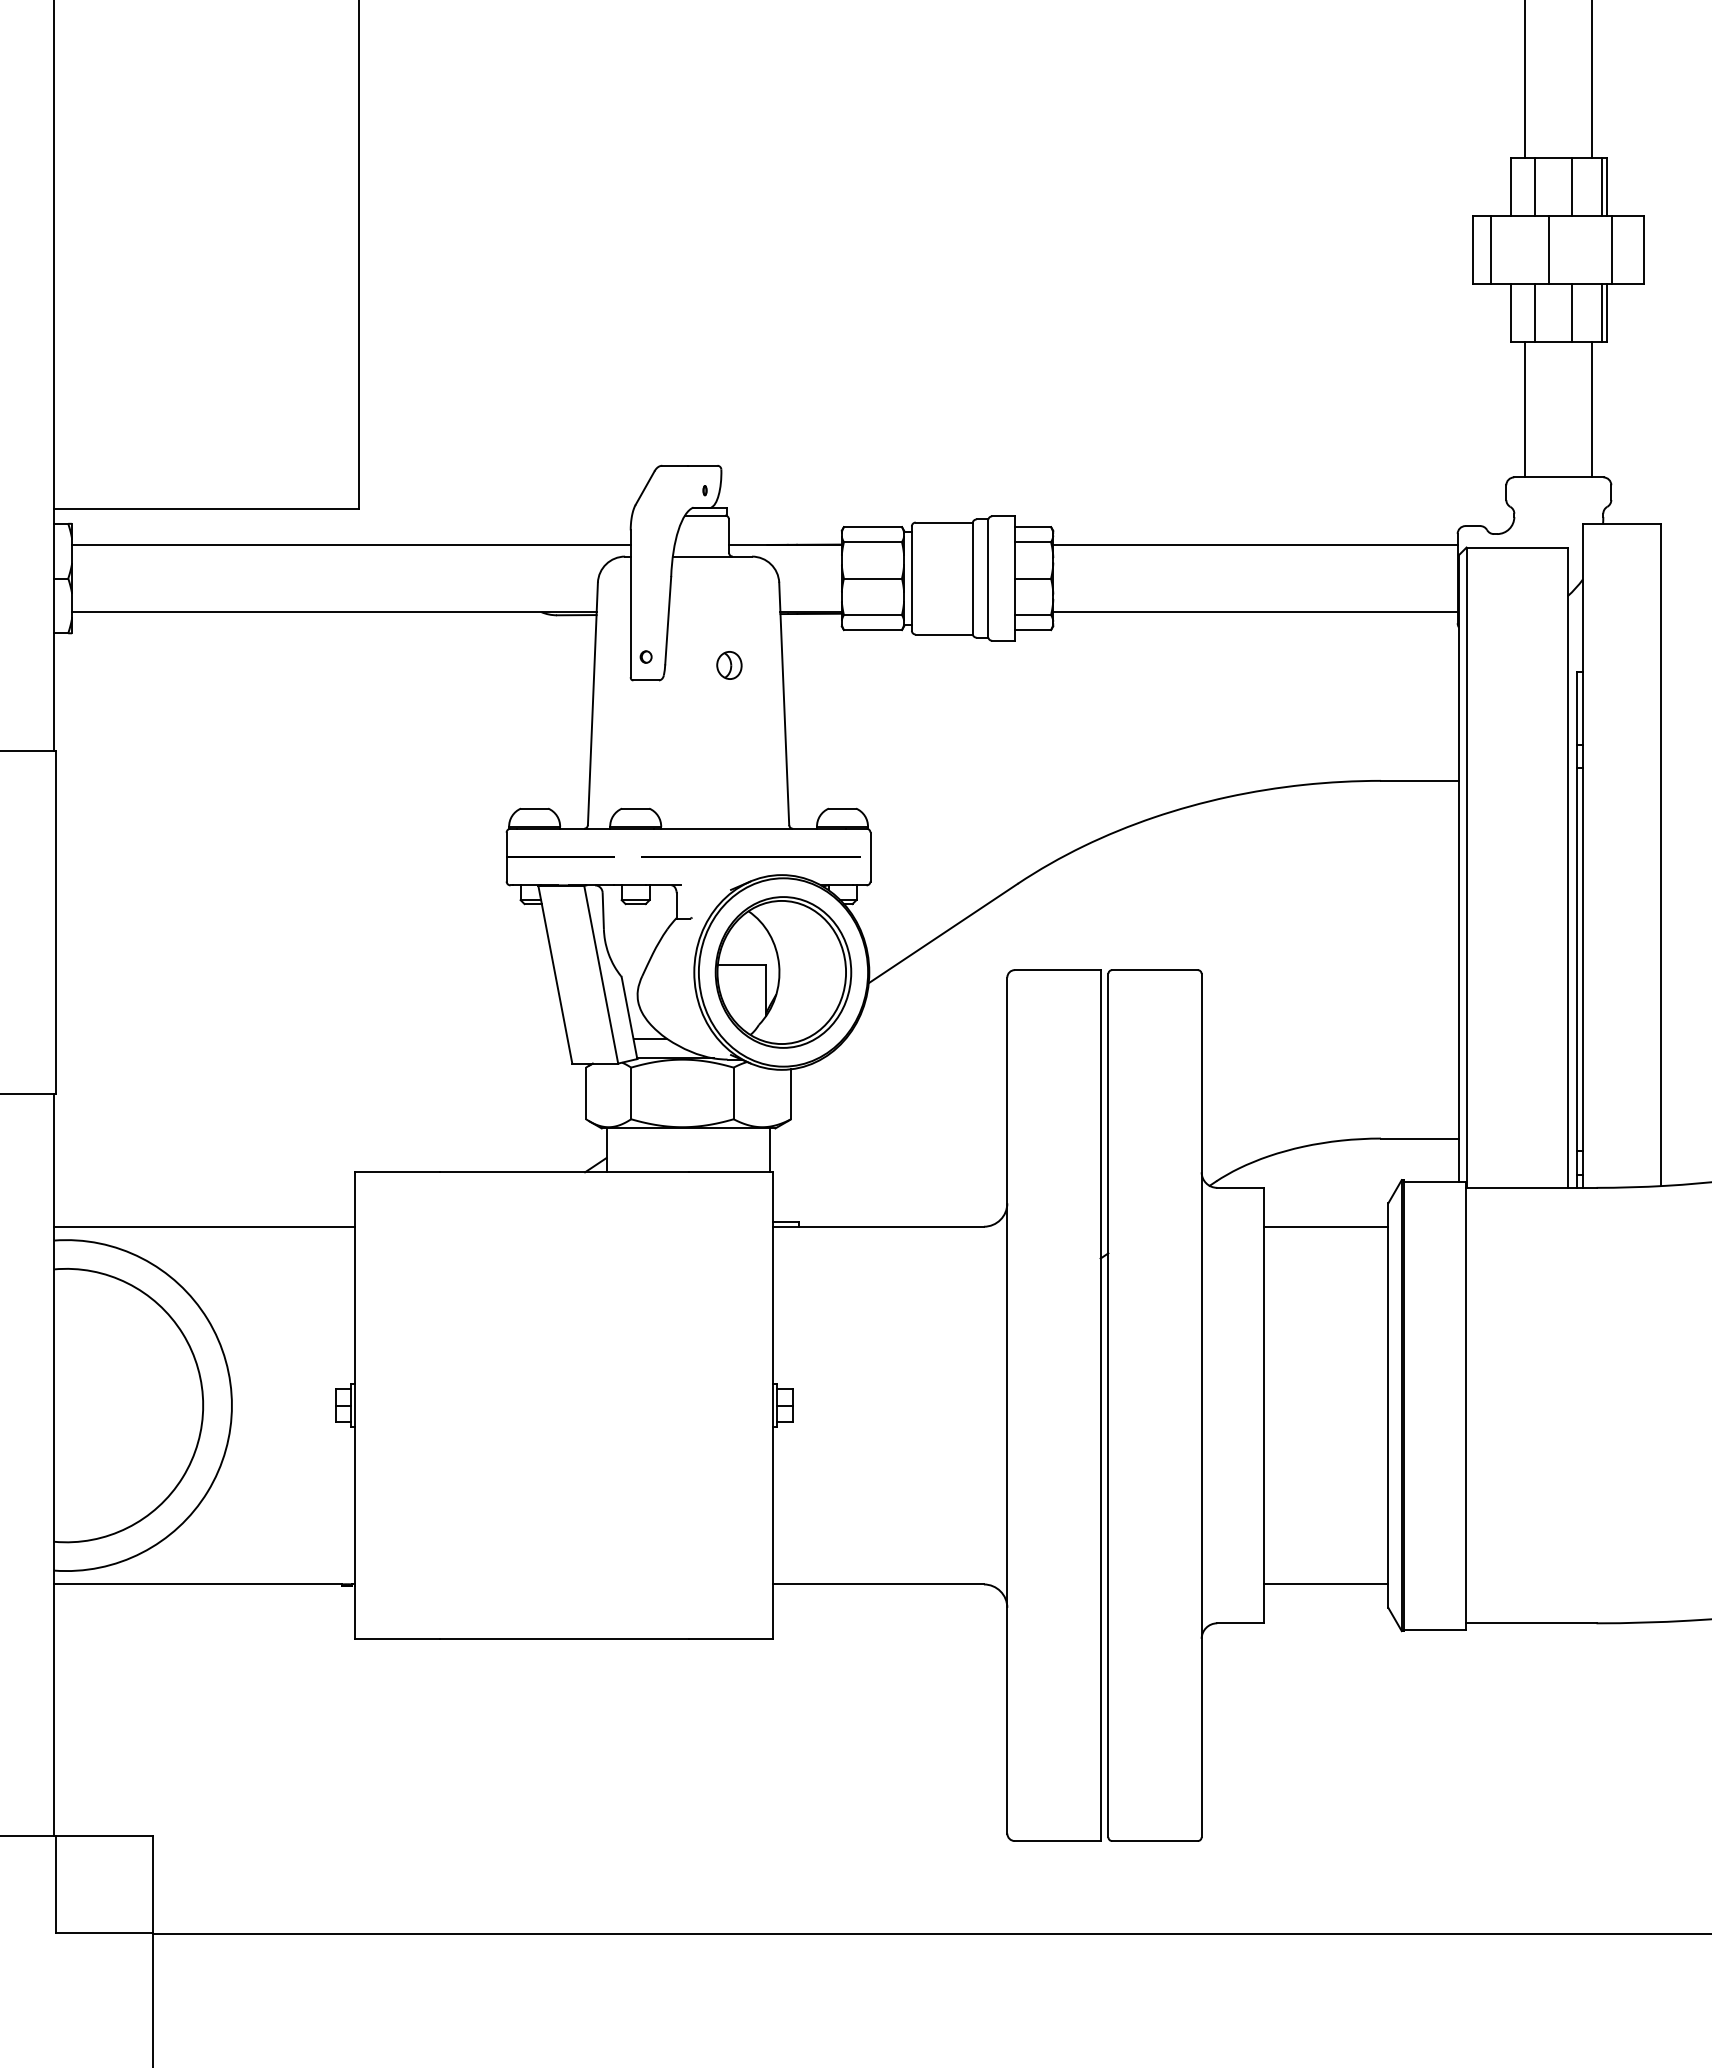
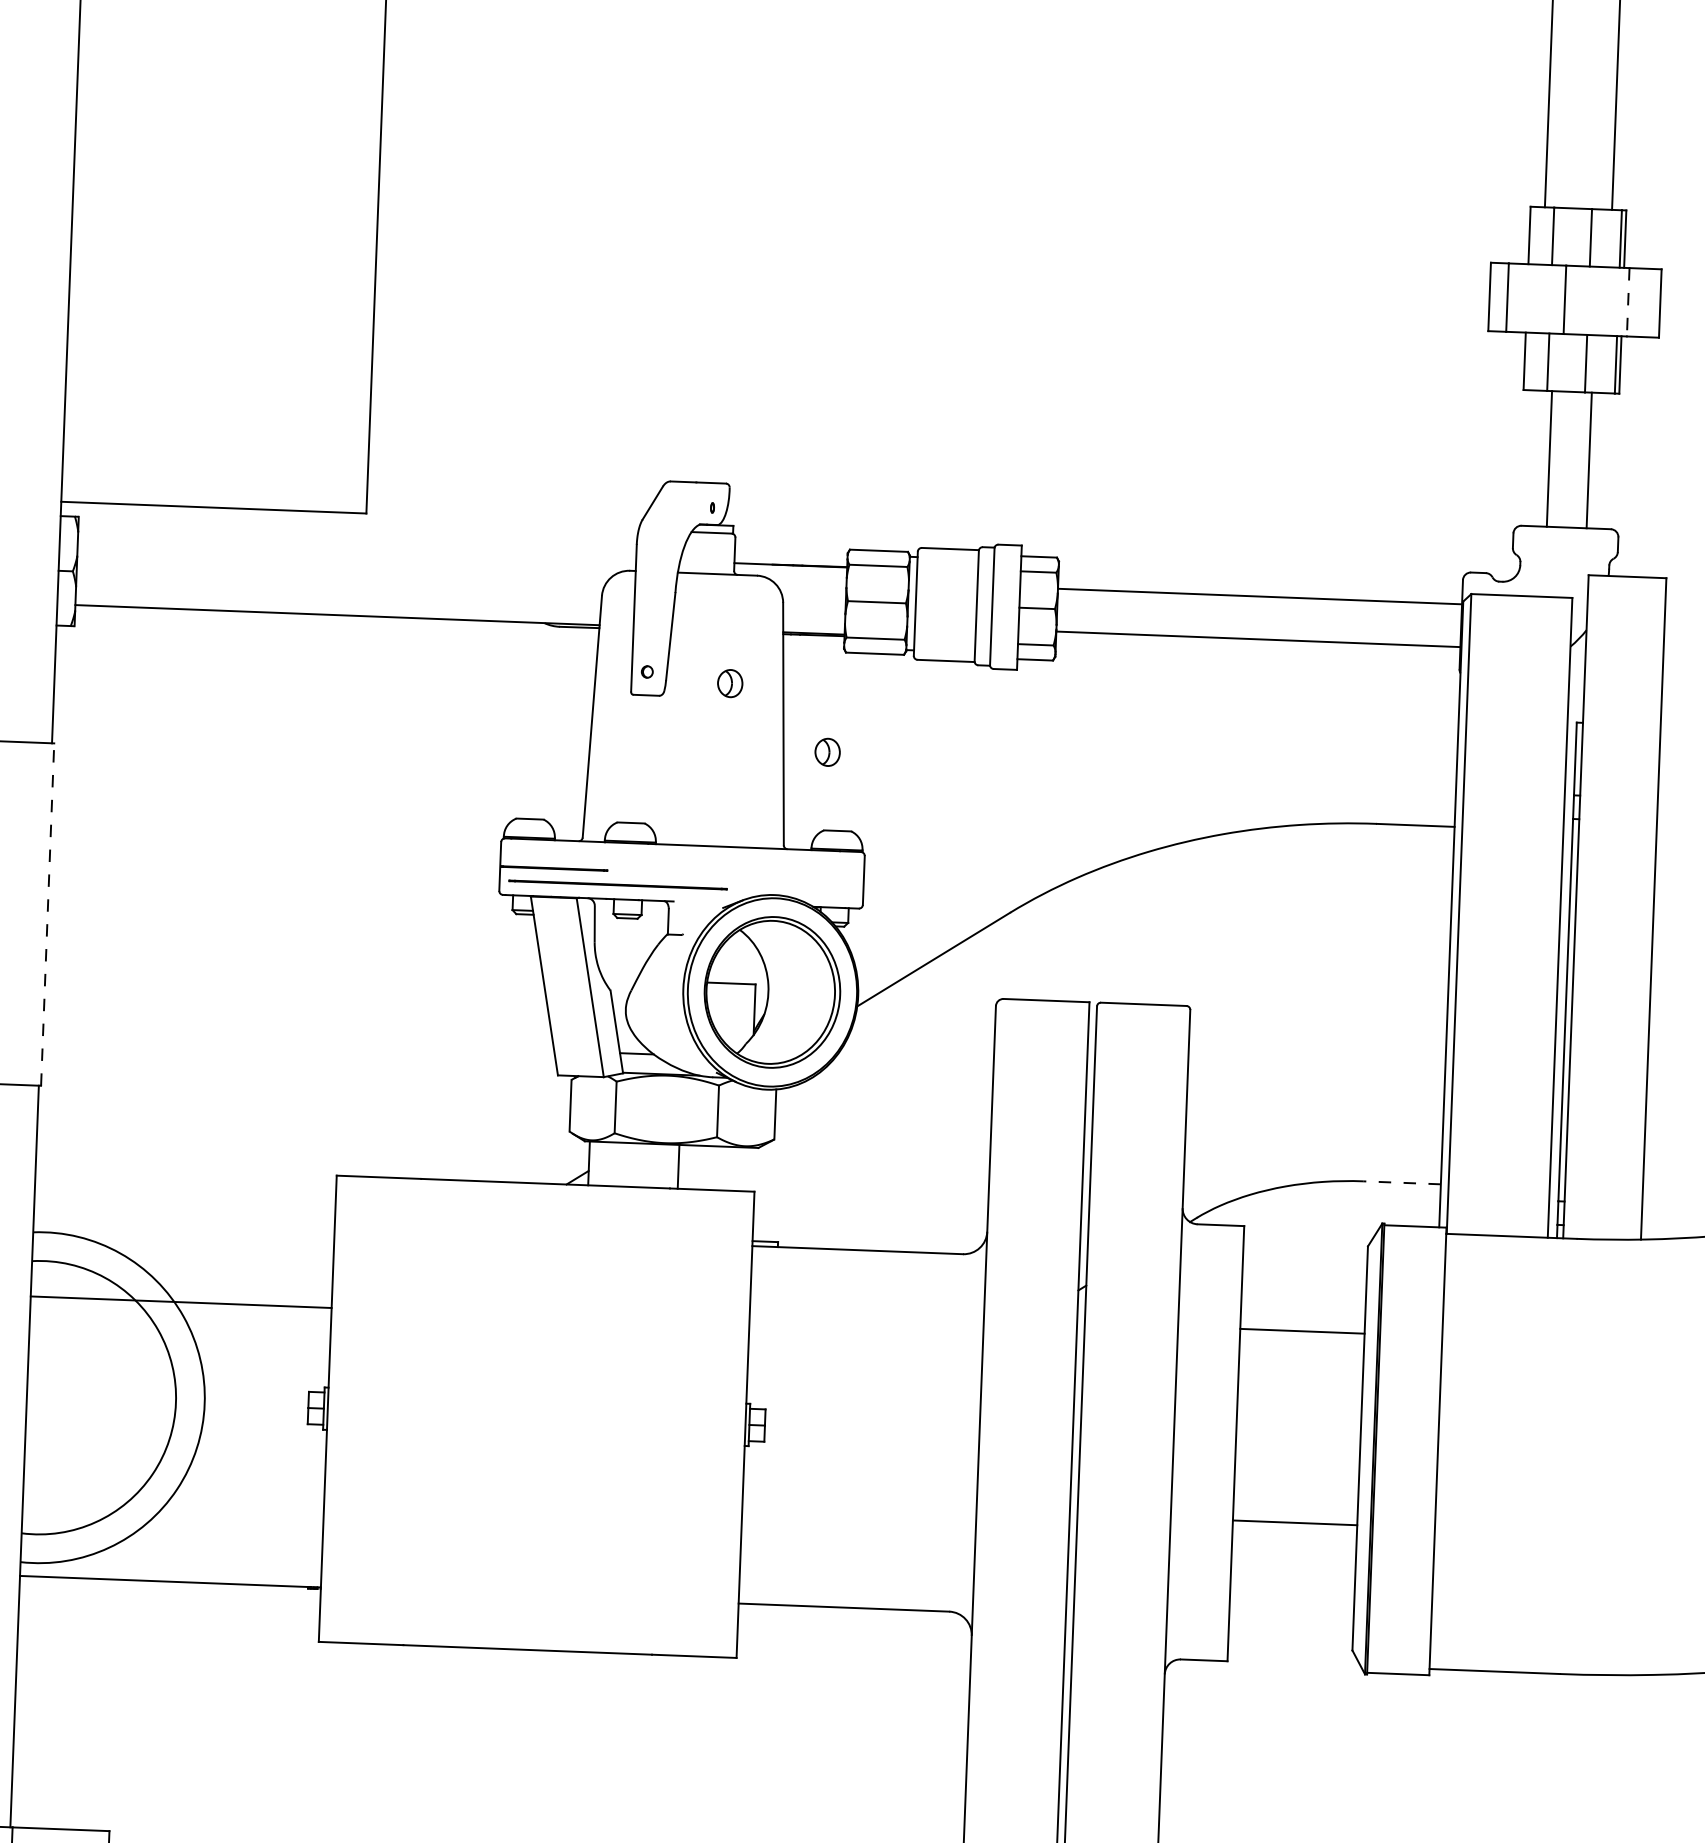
line: (1612, 250) -> (1628, 302), solid -> dashed
line: (1525, 409) -> (1589, 460), moved
line: (1592, 409) -> (1549, 458), moved
line: (351, 544) -> (357, 548), removed
line: (1255, 544) -> (1258, 638), moved
line: (1255, 612) -> (1260, 596), moved
part: (829, 730) -> (827, 752), added
line: (750, 856) -> (617, 884), moved
line: (56, 922) -> (47, 914), solid -> dashed
line: (1419, 1138) -> (1401, 1182), solid -> dashed
line: (770, 1150) -> (678, 1166), moved
line: (204, 1226) -> (181, 1301), moved
line: (1325, 1226) -> (1301, 1331), moved
line: (1325, 1584) -> (1294, 1522), moved

